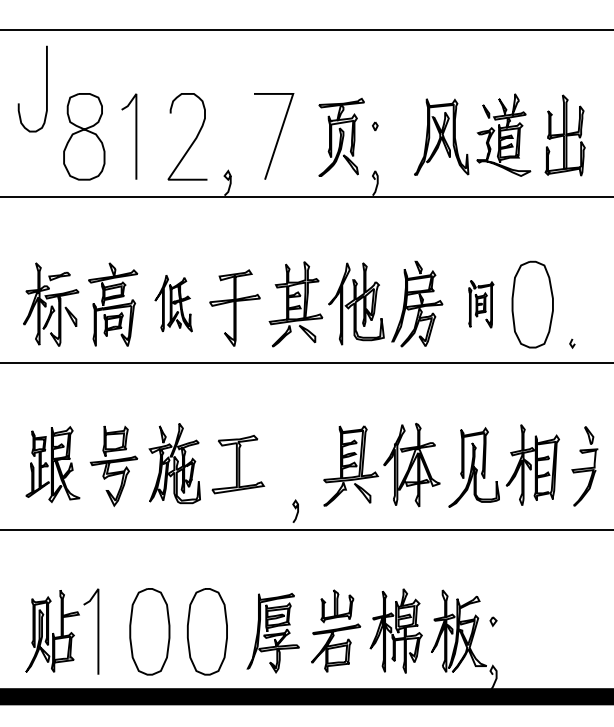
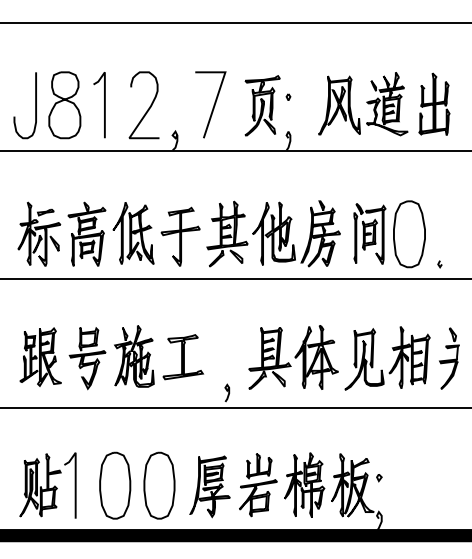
curve: (46, 88) -> (35, 105), moved
part: (173, 303) -> (133, 233), size x1.43
part: (480, 303) -> (369, 233), size x1.67

